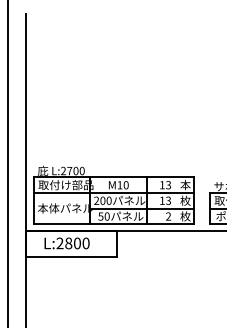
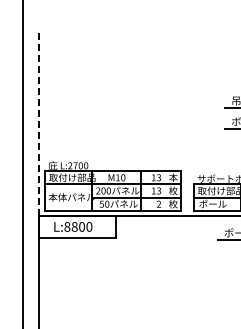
line: (25, 122) -> (38, 124), solid -> dashed
text: (60, 242) -> (67, 226), L:2800 -> L:8800

